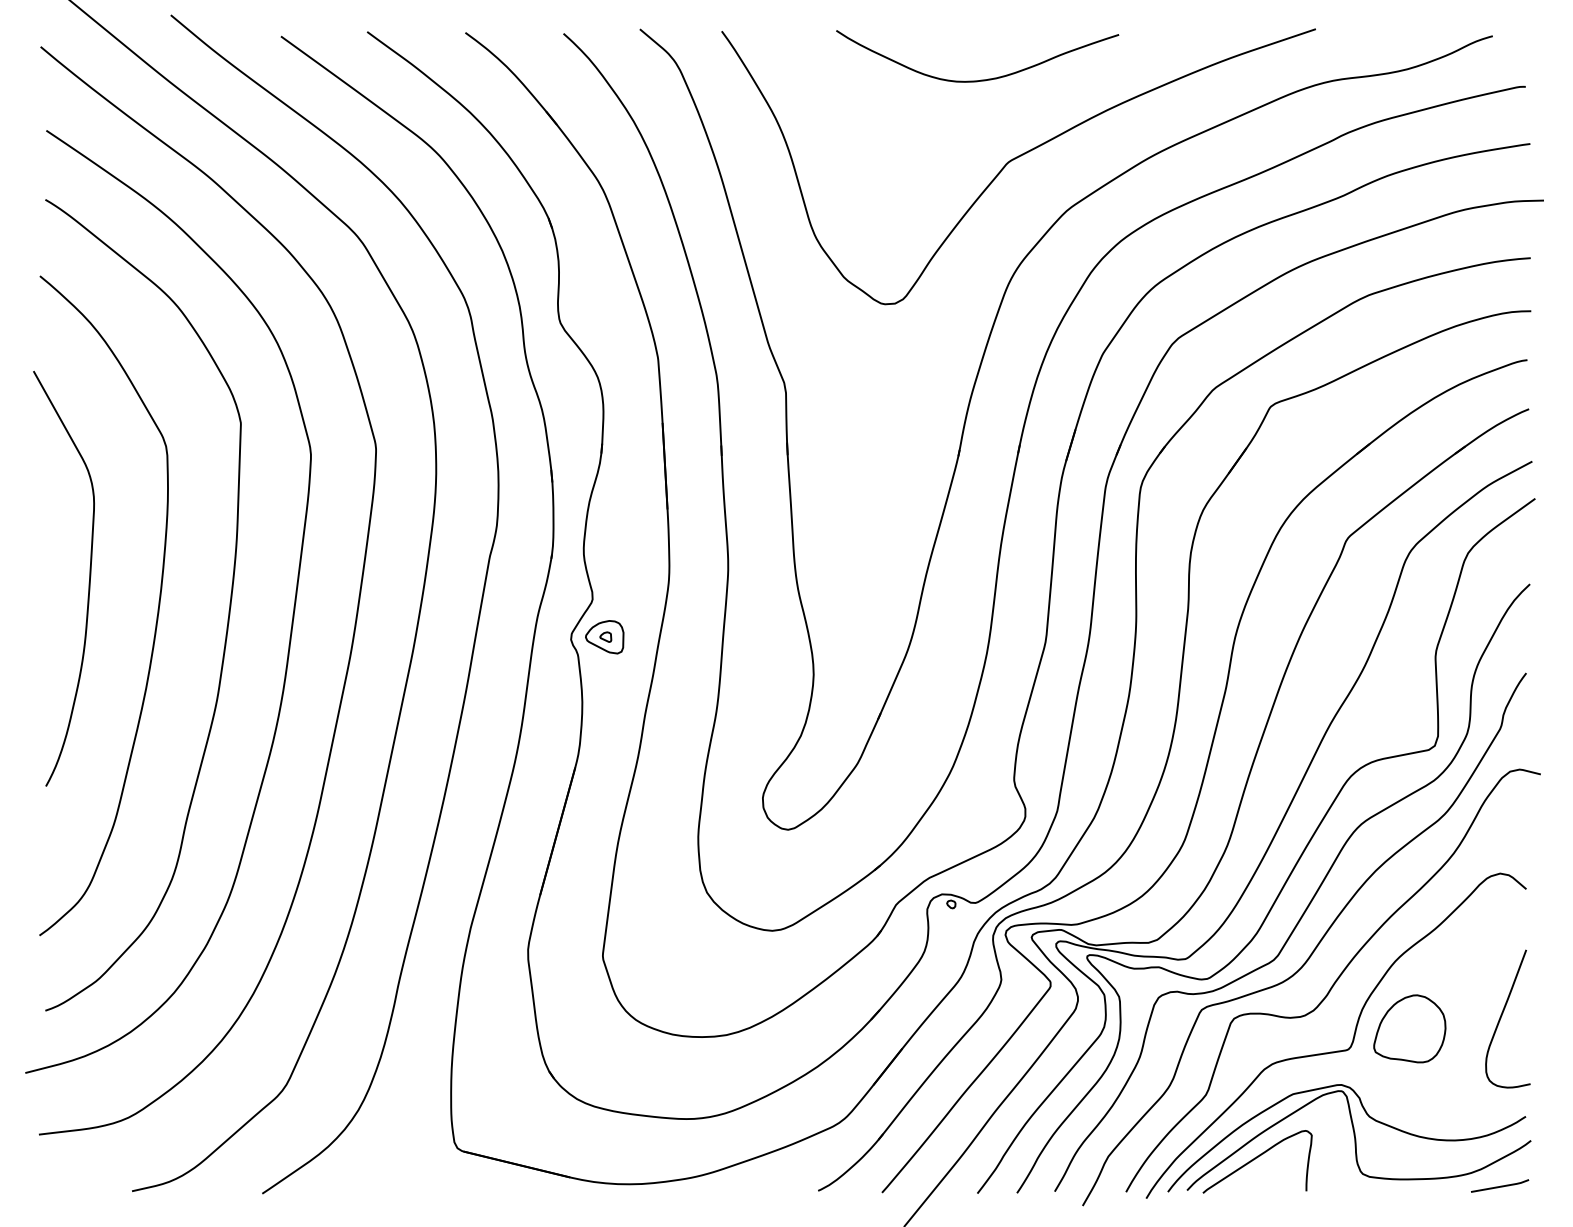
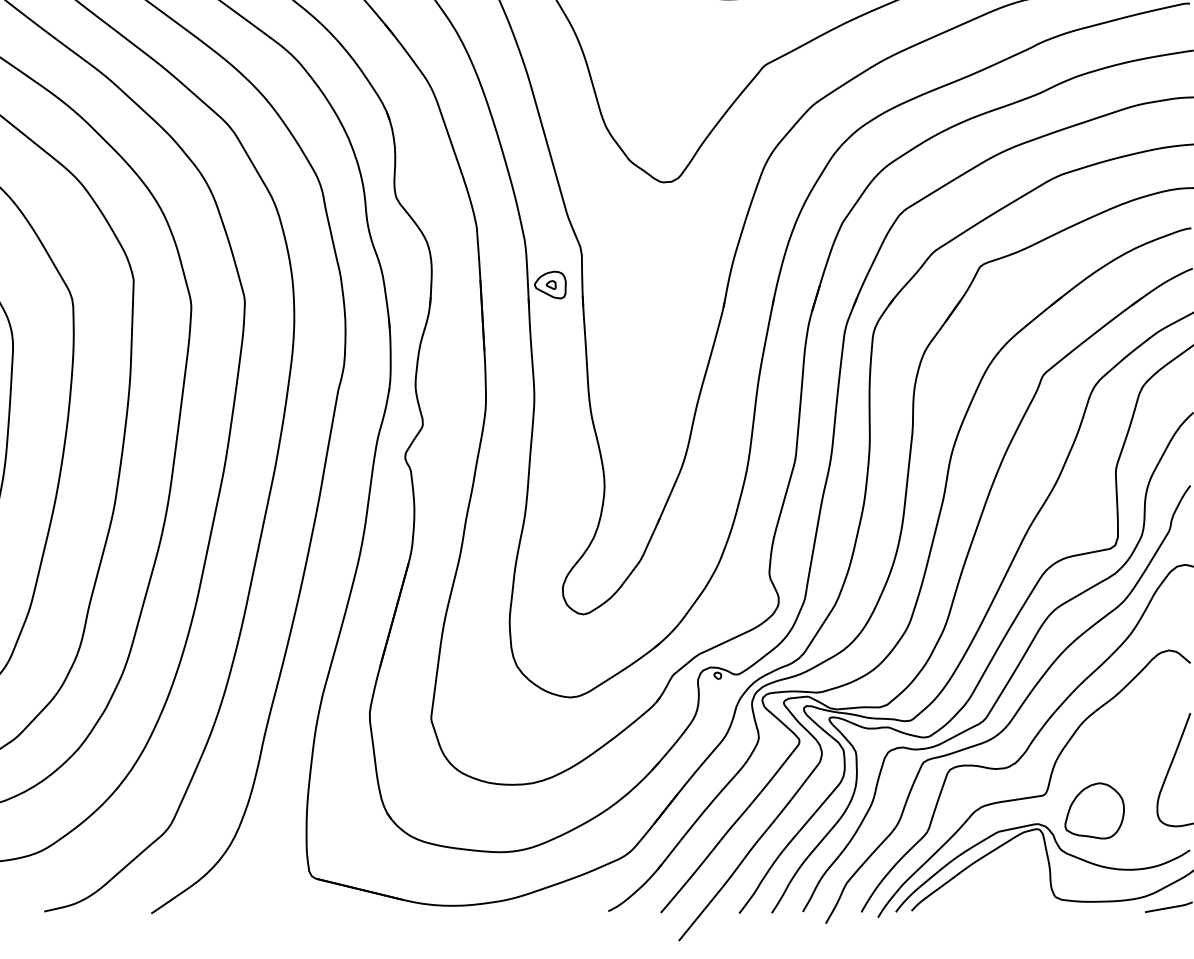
part: (604, 637) -> (550, 285), moved
part: (1409, 1028) -> (1094, 810), moved
curve: (1255, 1159) -> (967, 885), removed

